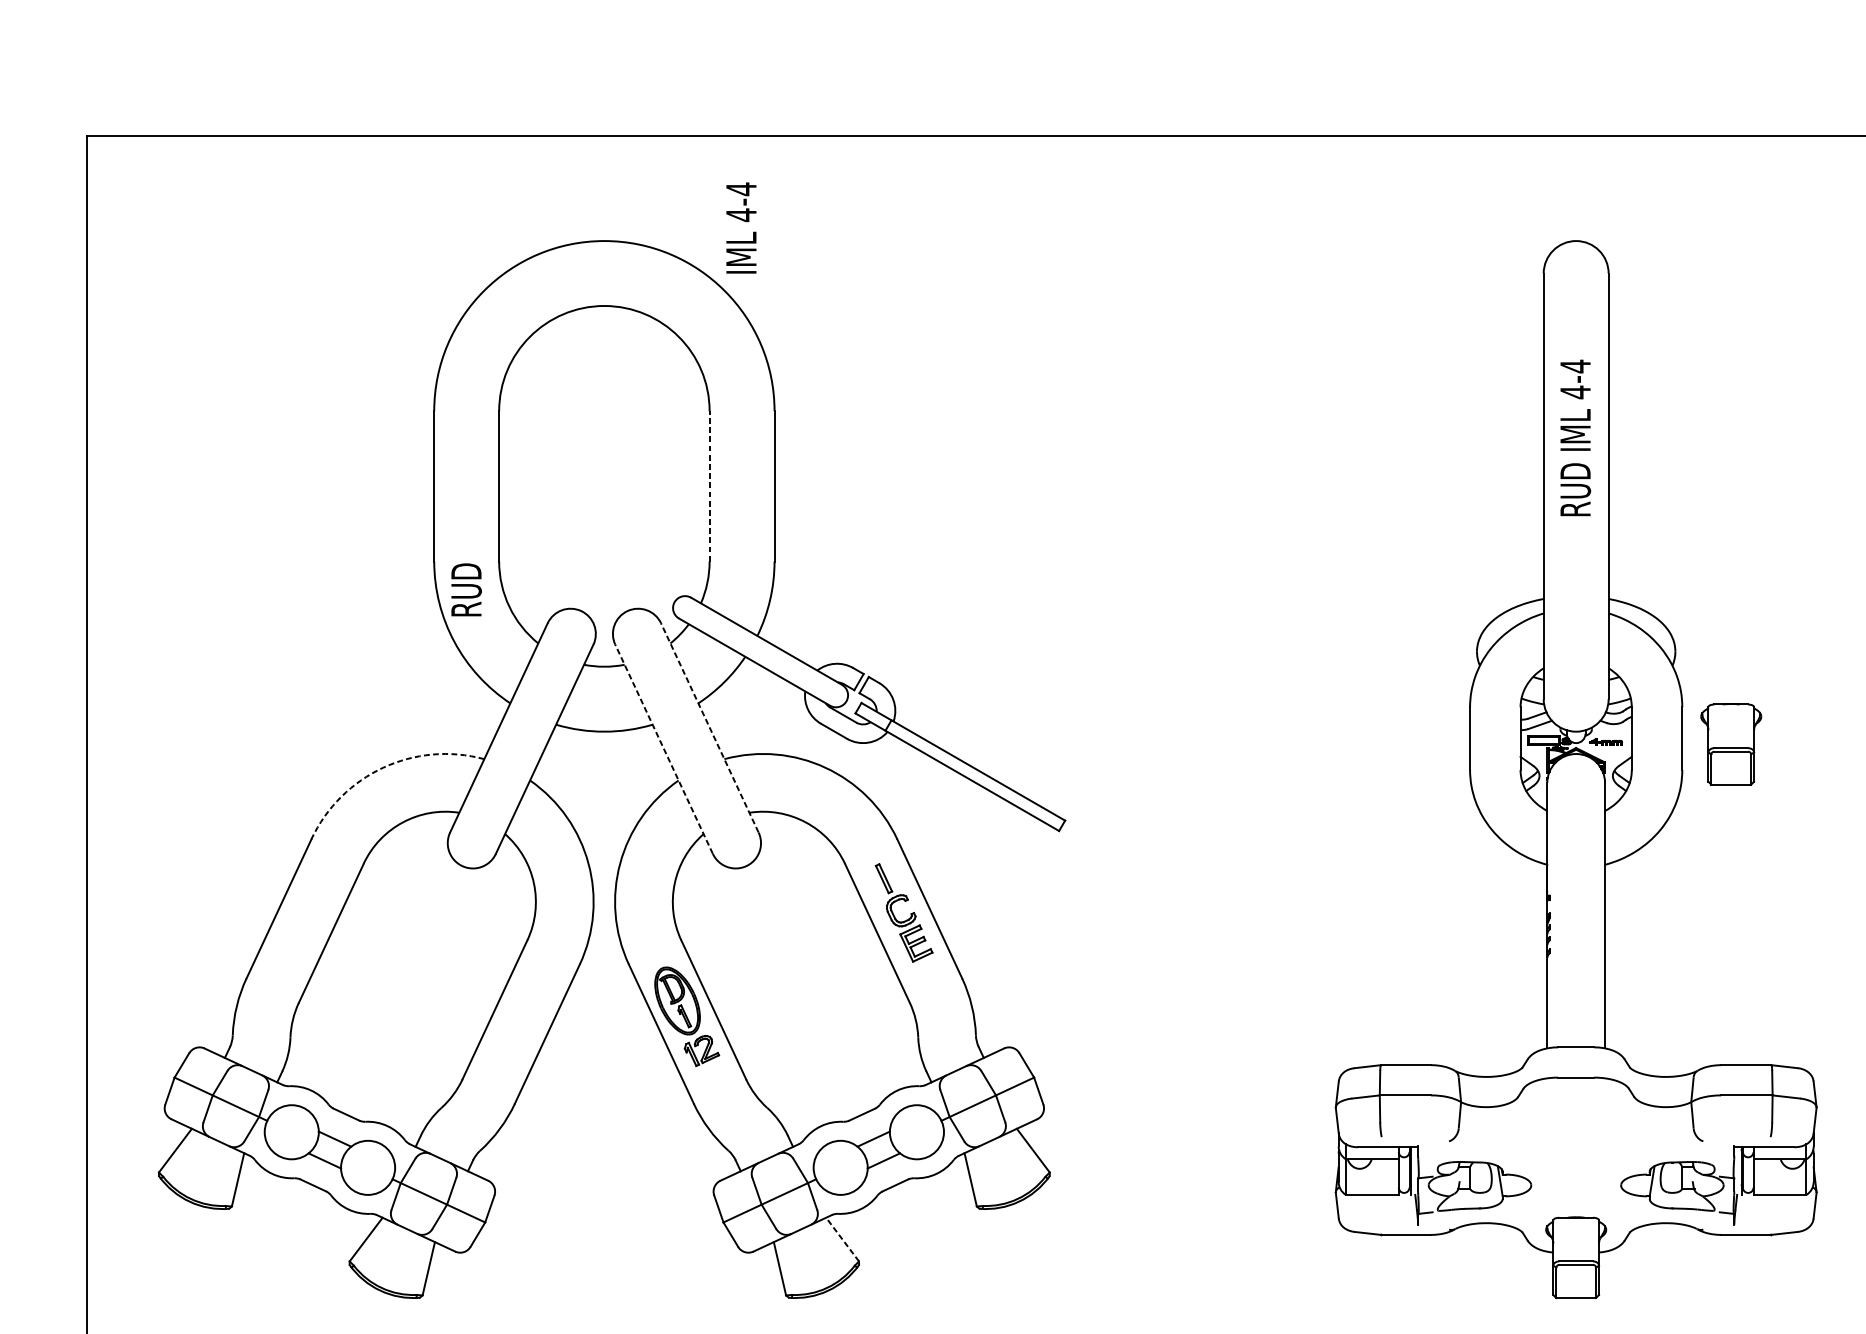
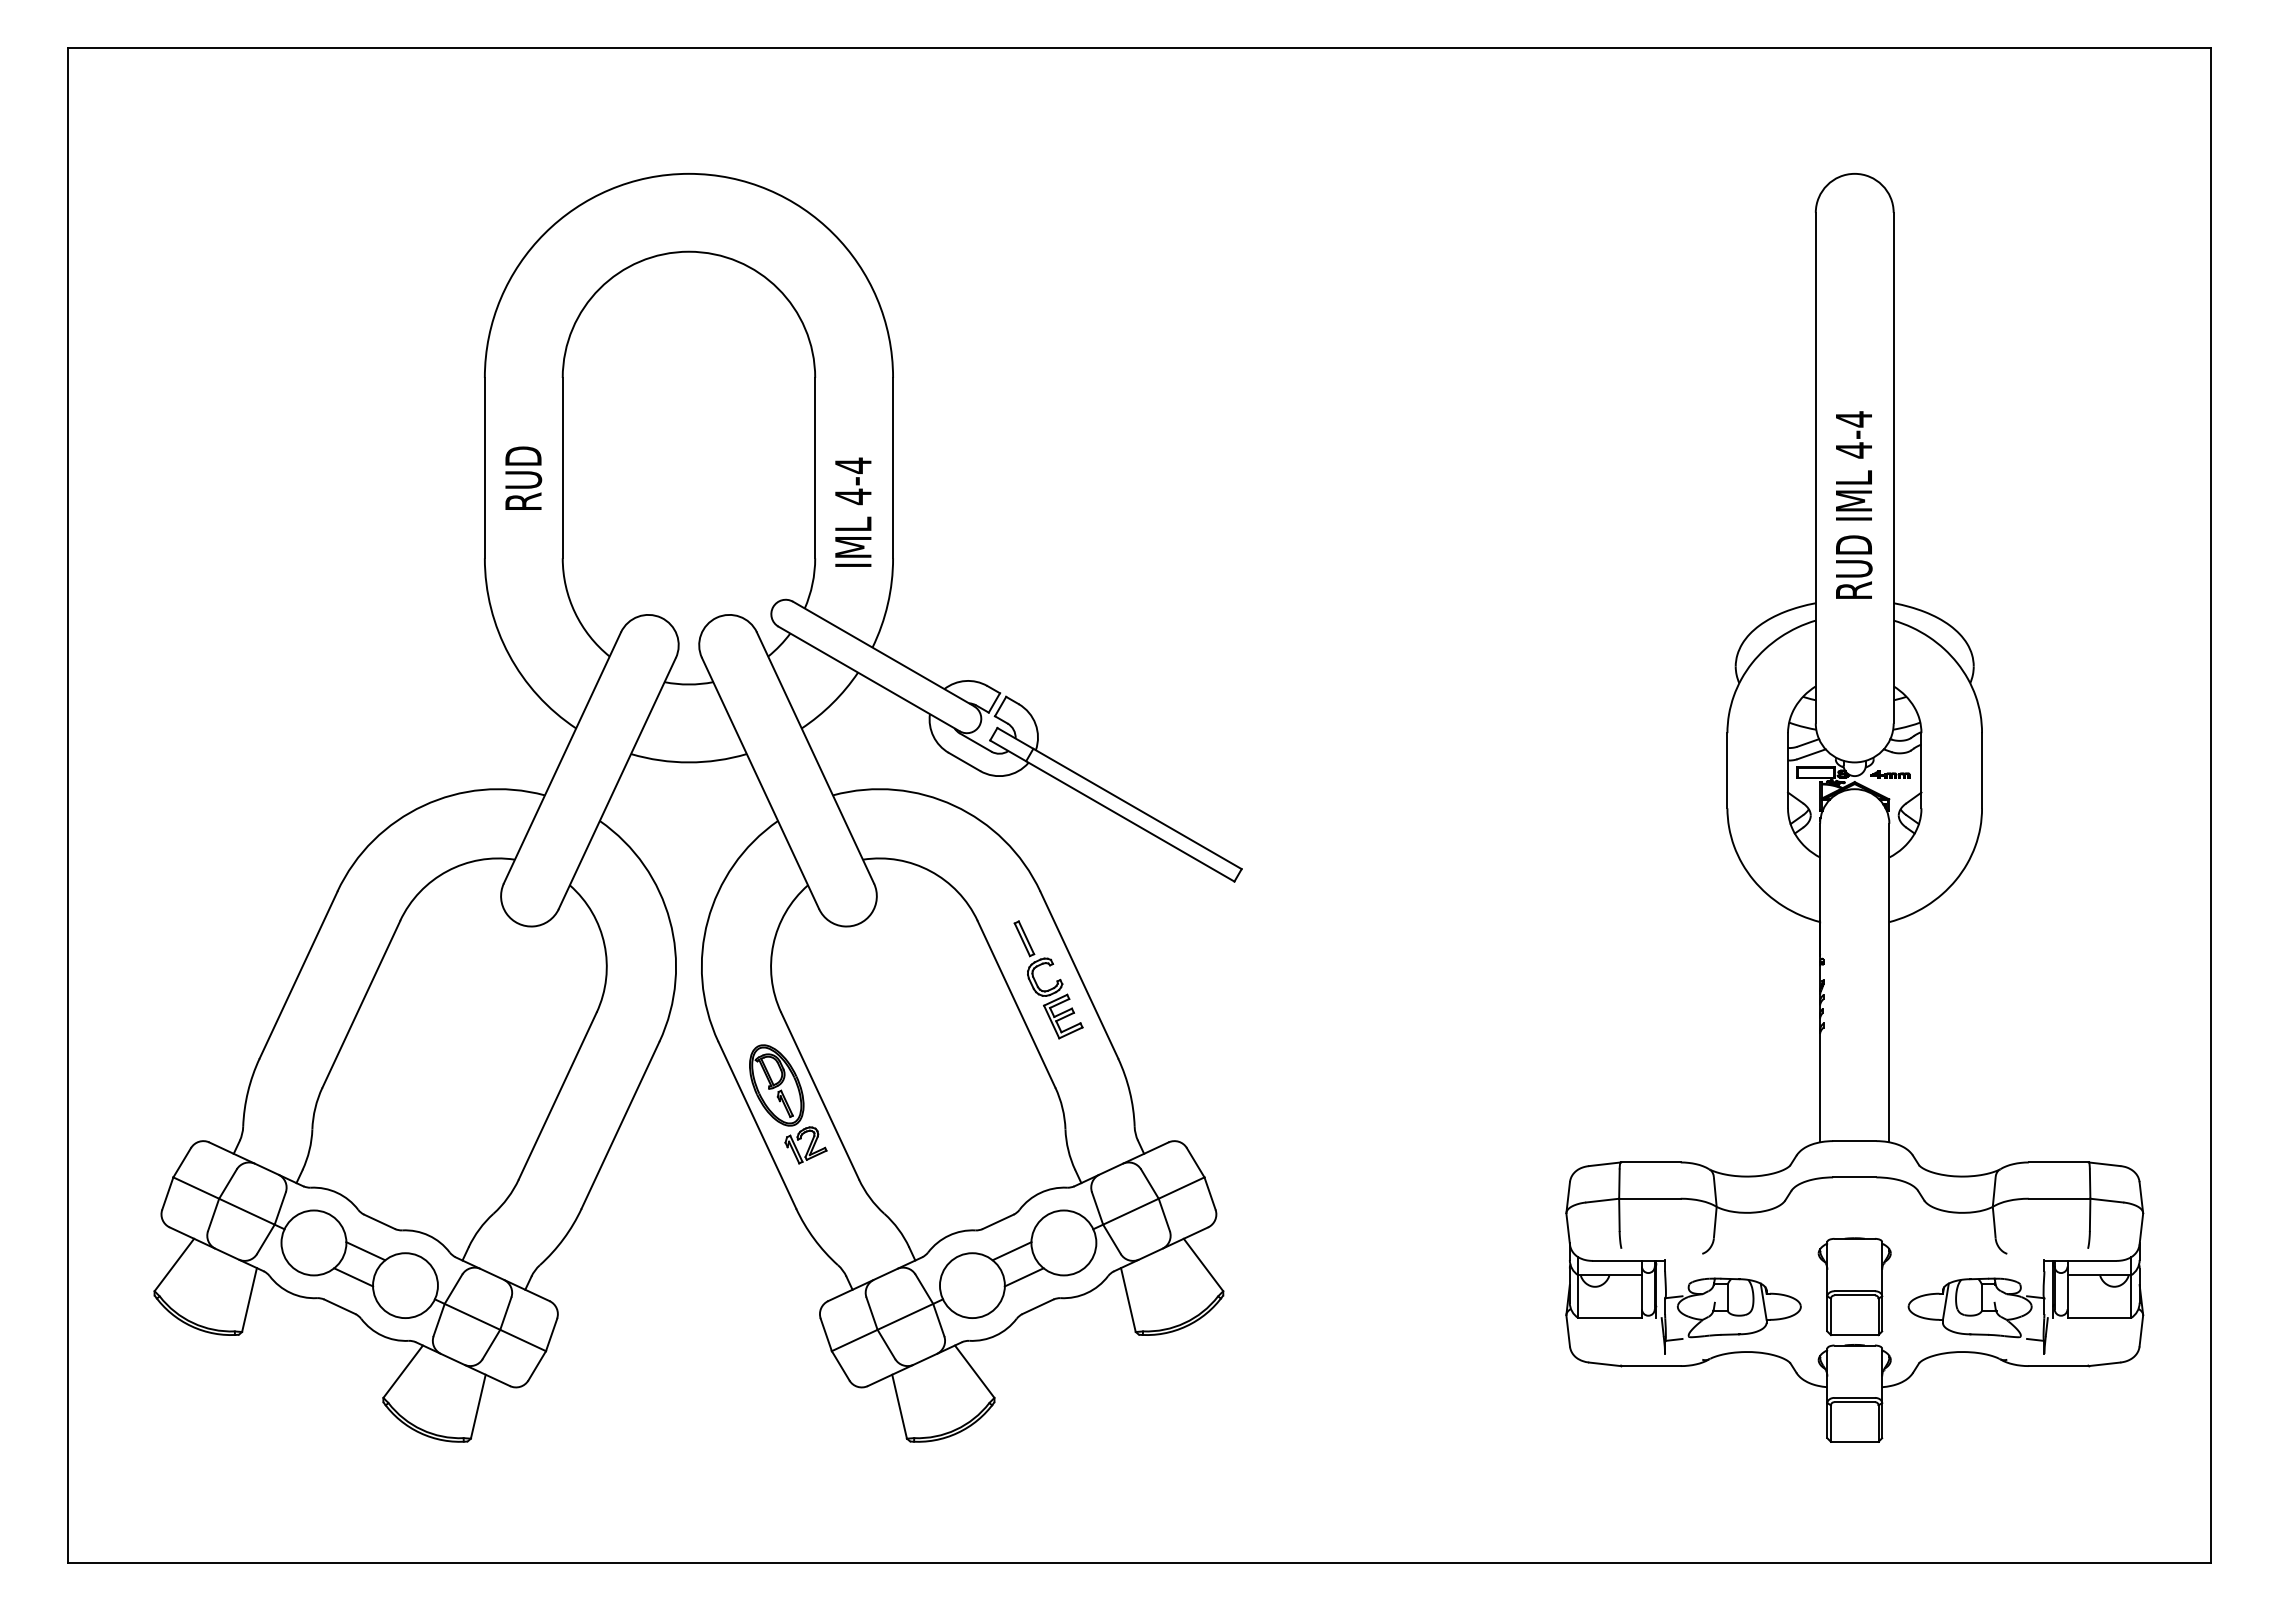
text: (741, 227) -> (853, 511), moved
text: (1575, 437) -> (1854, 504), moved
line: (709, 485) -> (815, 467), dashed -> solid
text: (466, 589) -> (523, 477), moved
line: (709, 727) -> (815, 757), dashed -> solid
part: (1731, 744) -> (1854, 1286), moved
line: (664, 748) -> (760, 782), dashed -> solid
arc: (383, 767) -> (423, 805), dashed -> solid
line: (842, 1239) -> (974, 1371), dashed -> solid

